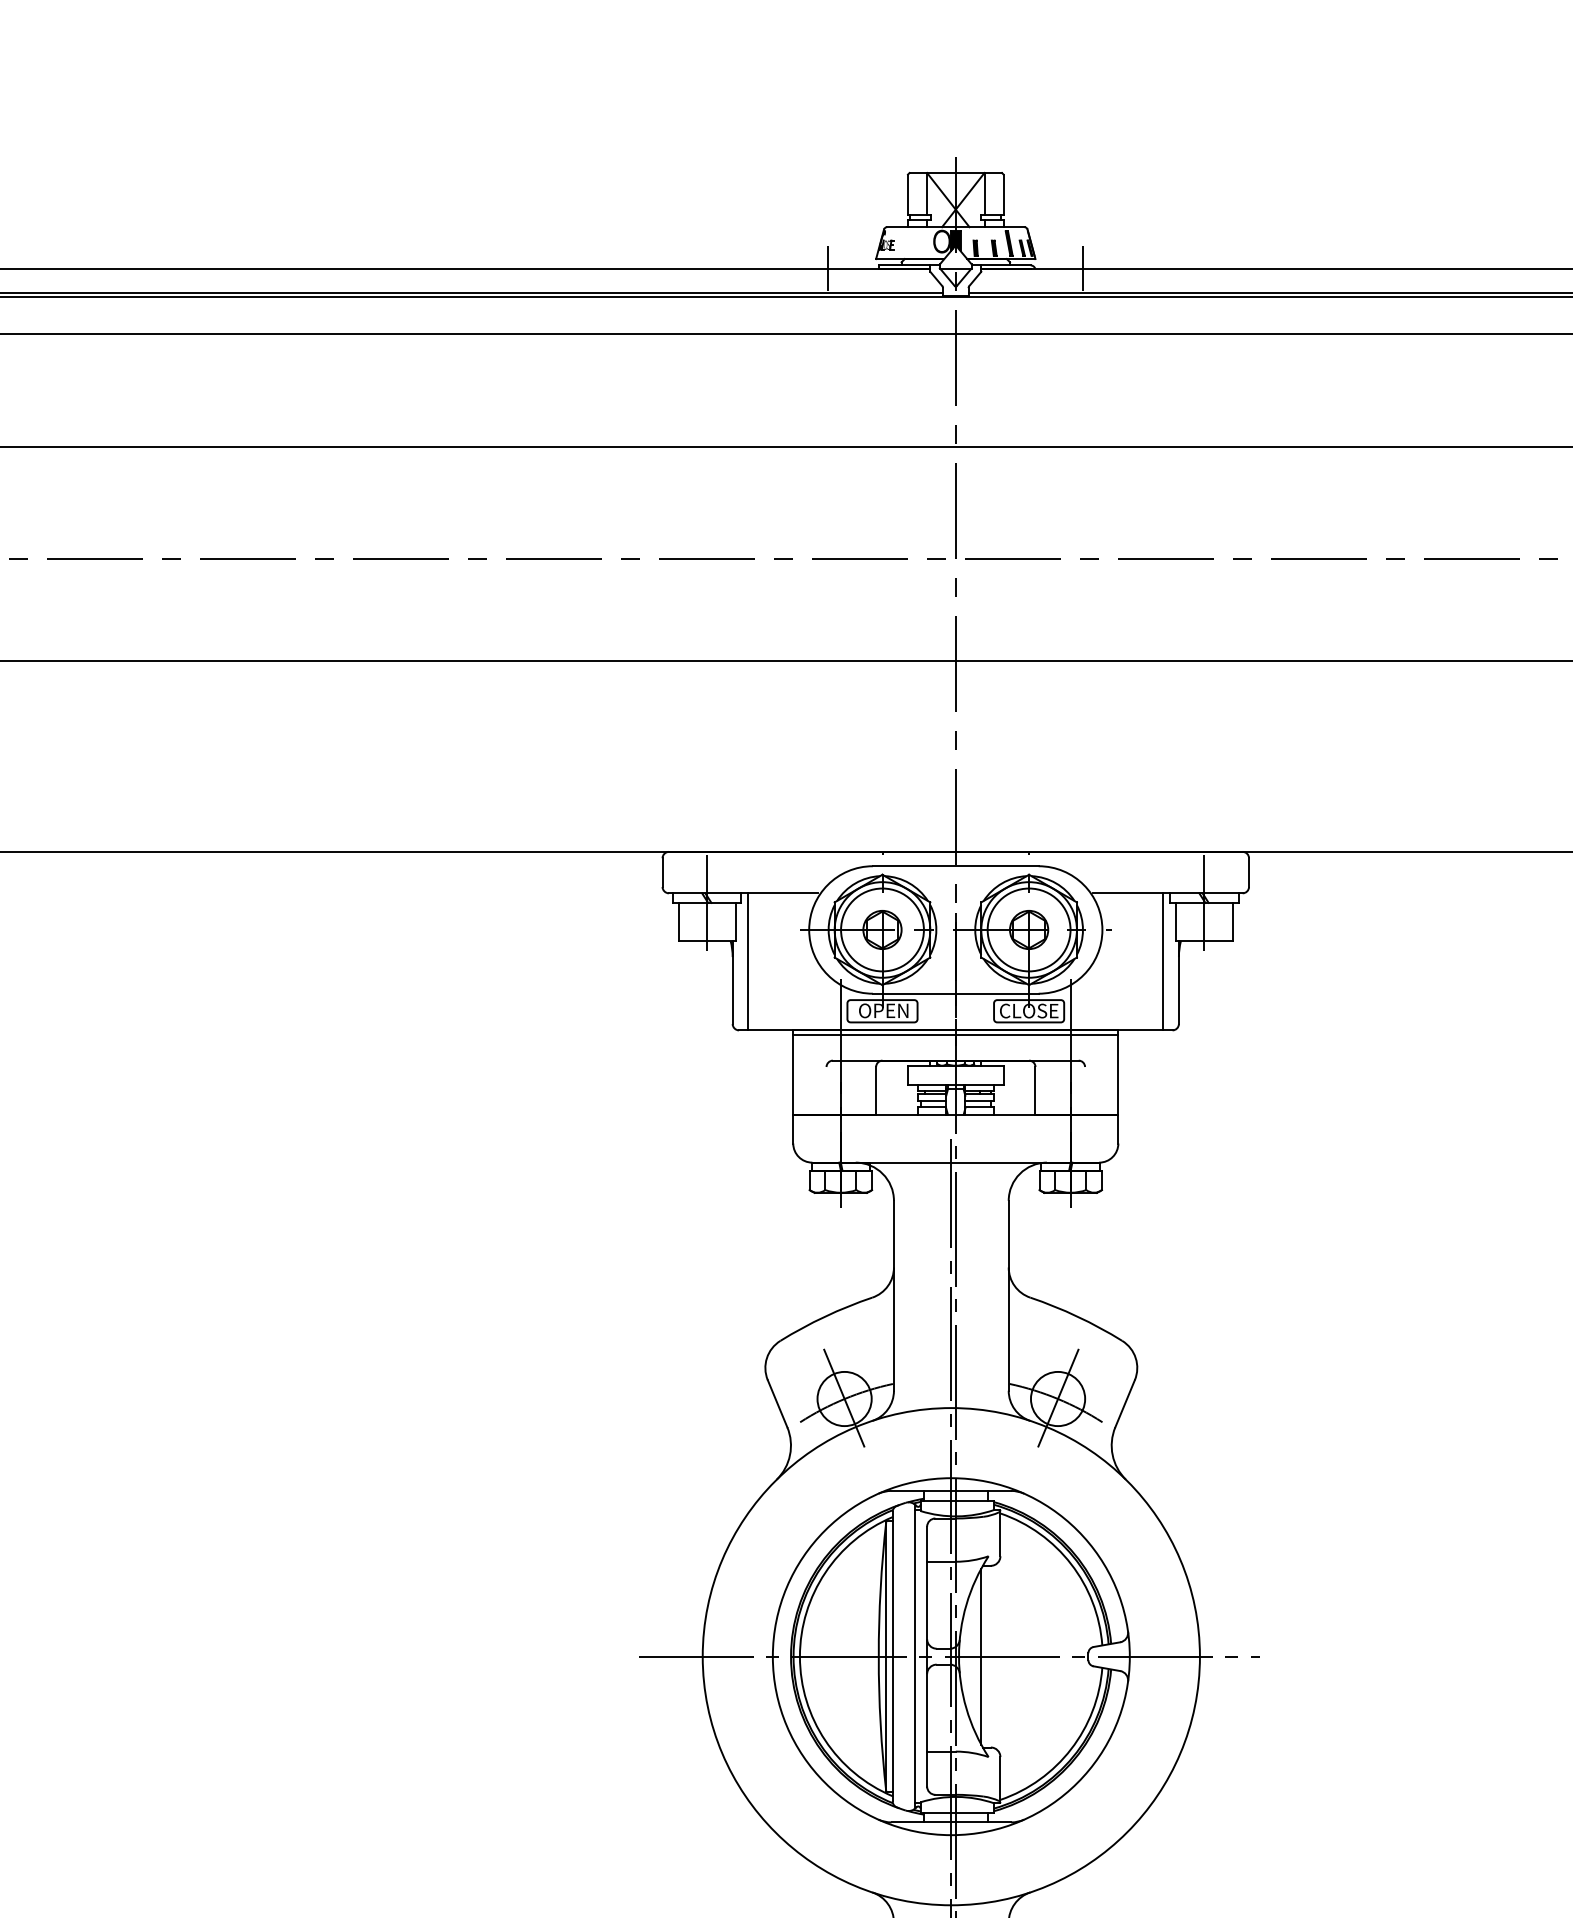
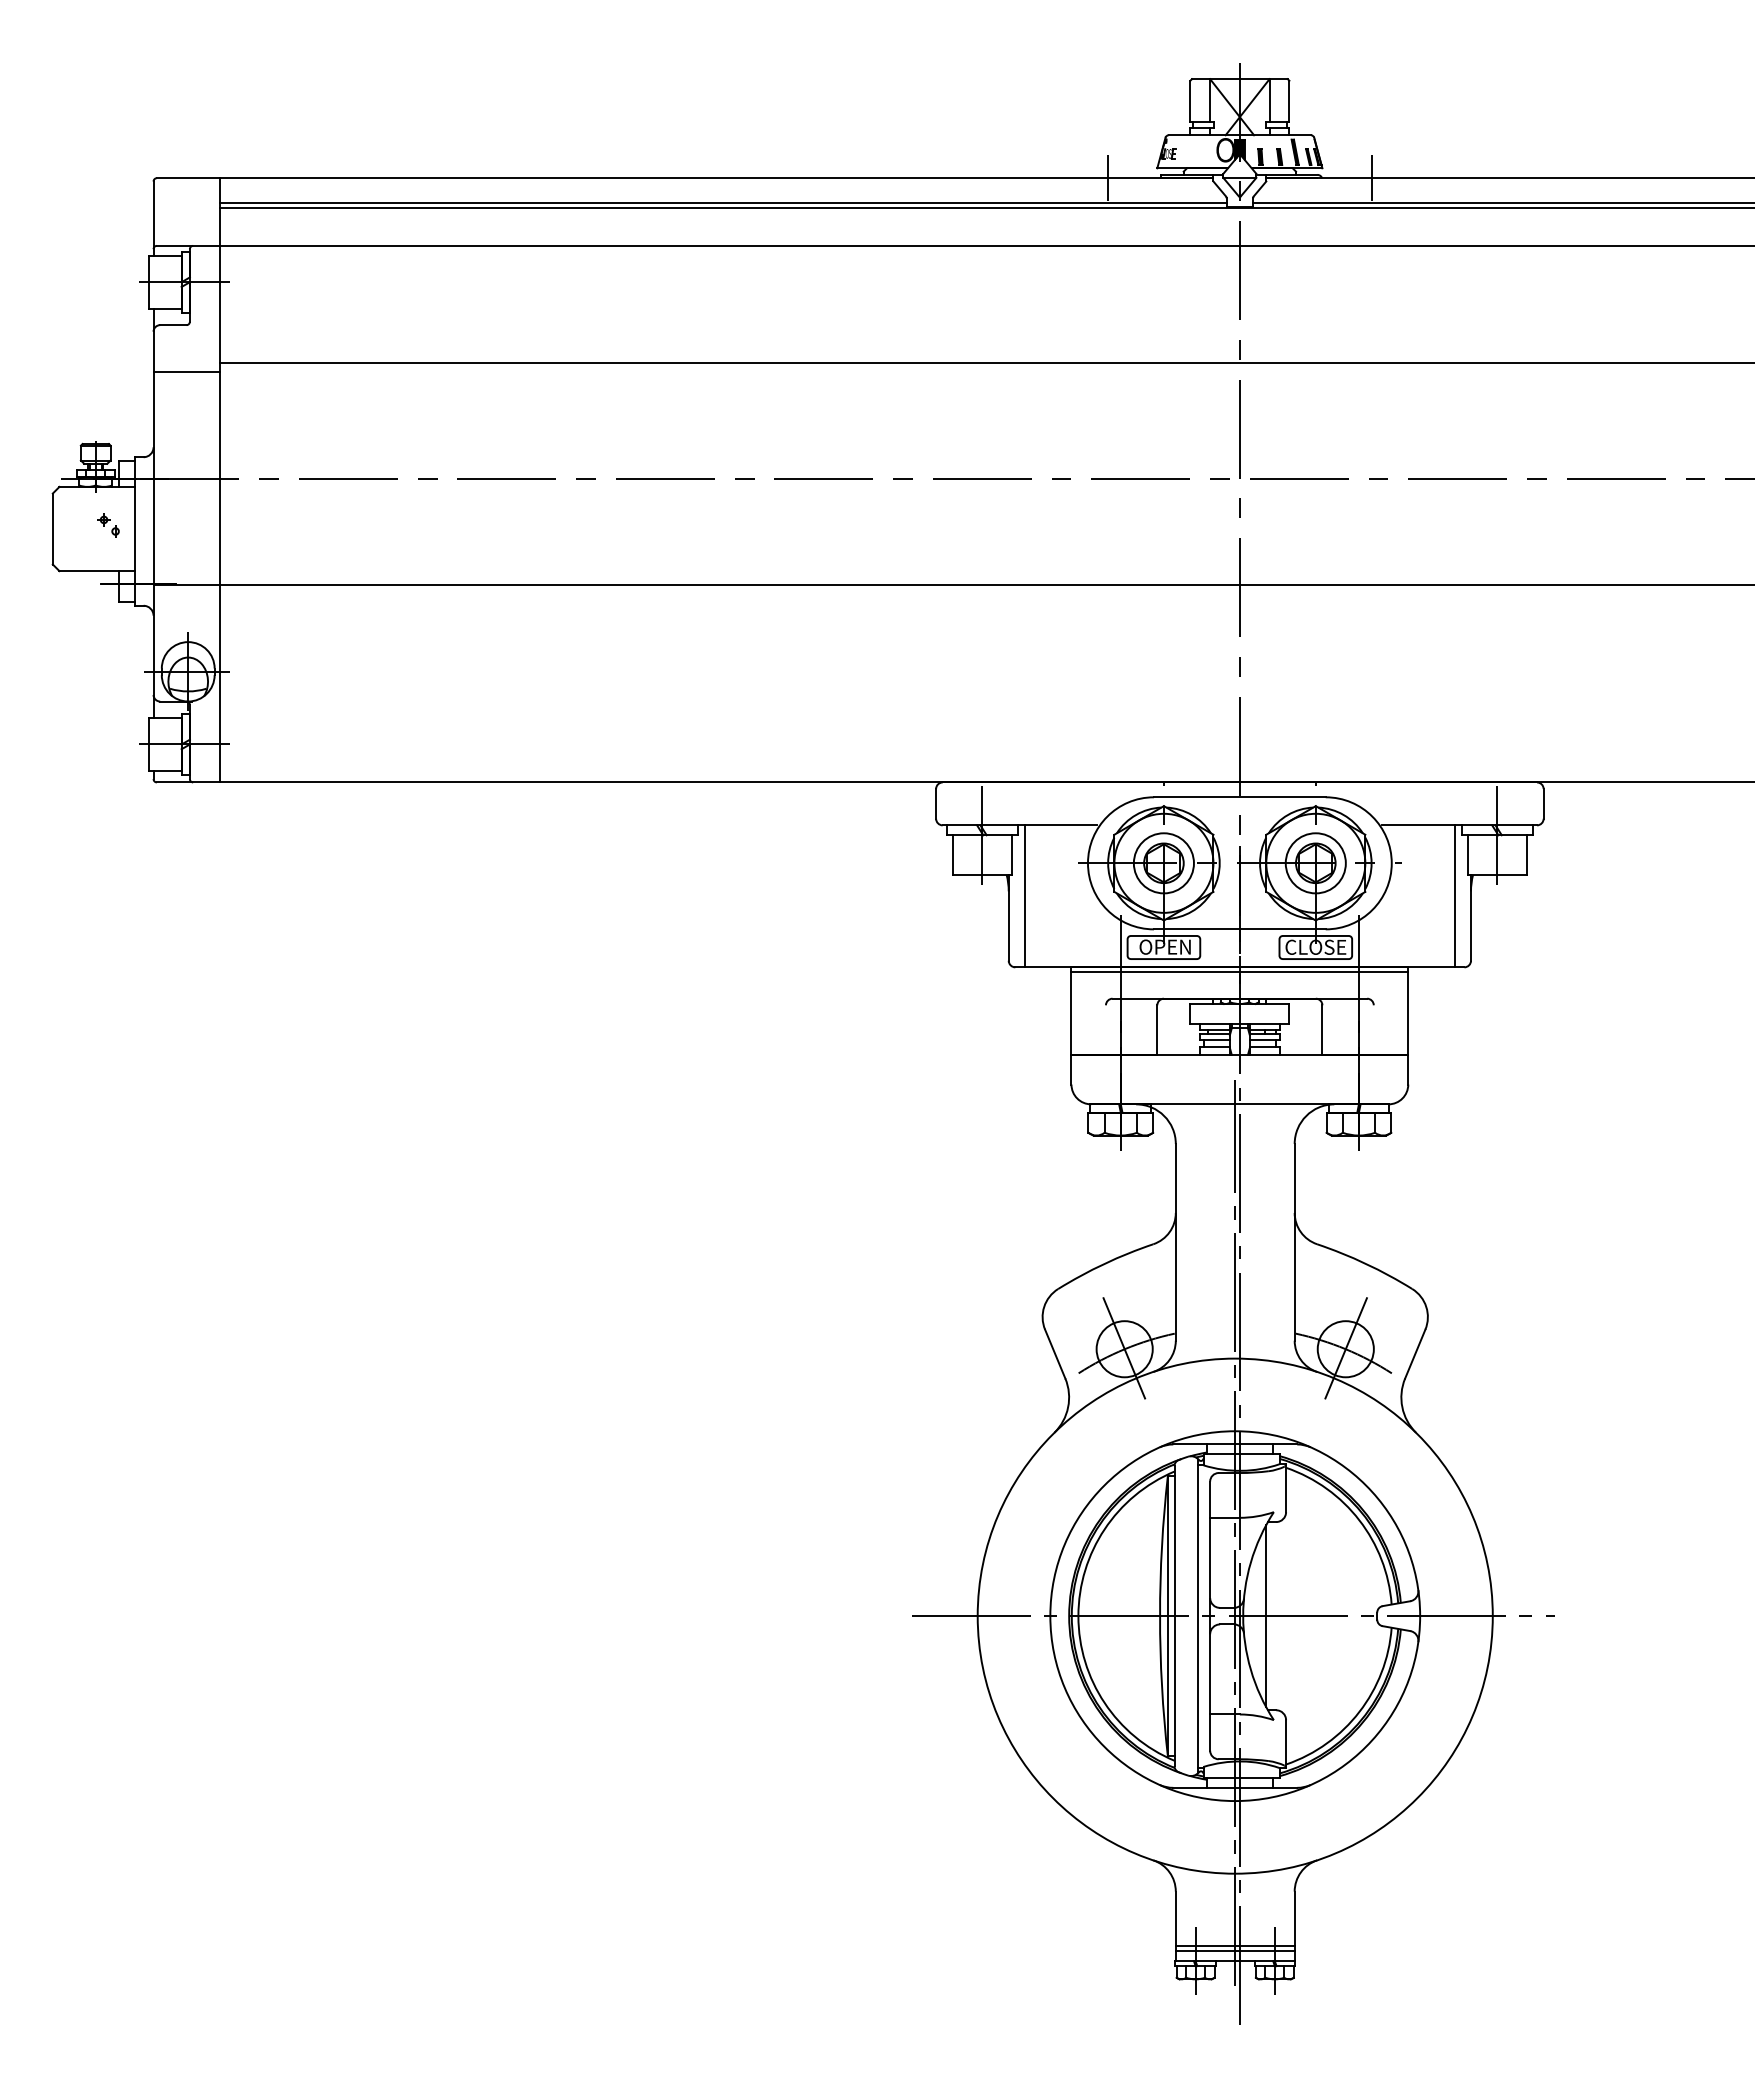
circle: (882, 930) -> (1163, 863), size x0.7
circle: (1028, 930) -> (1315, 863), size x0.7

